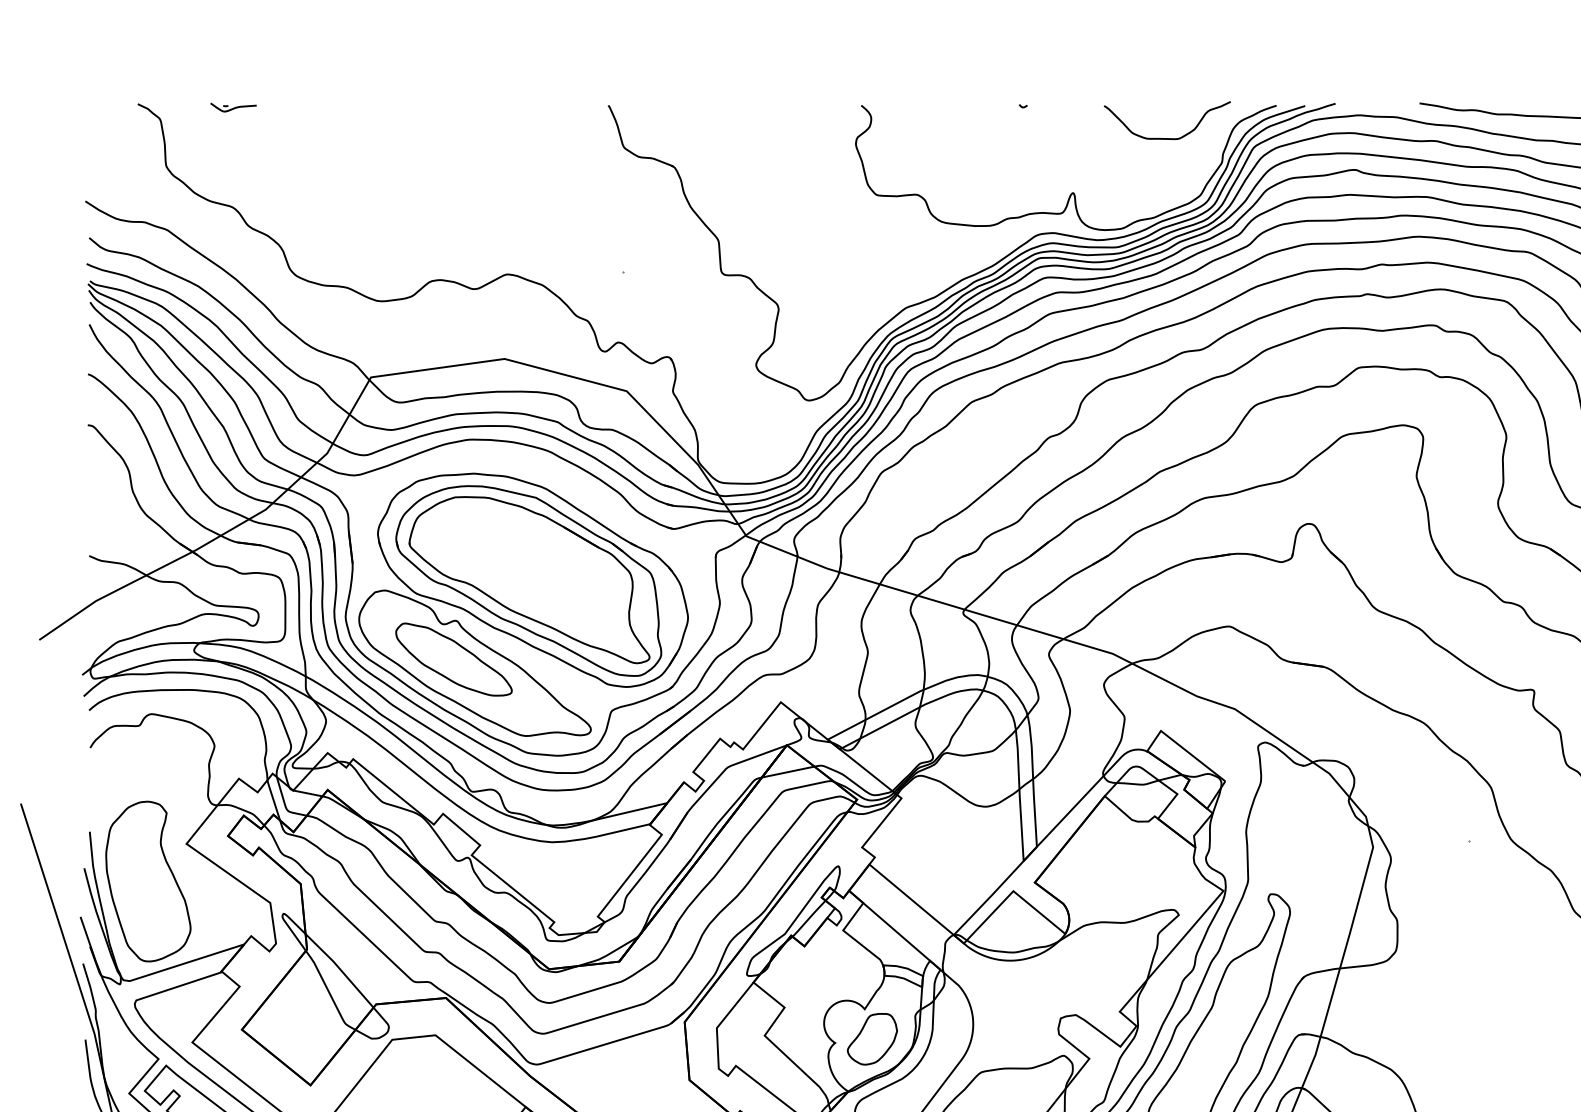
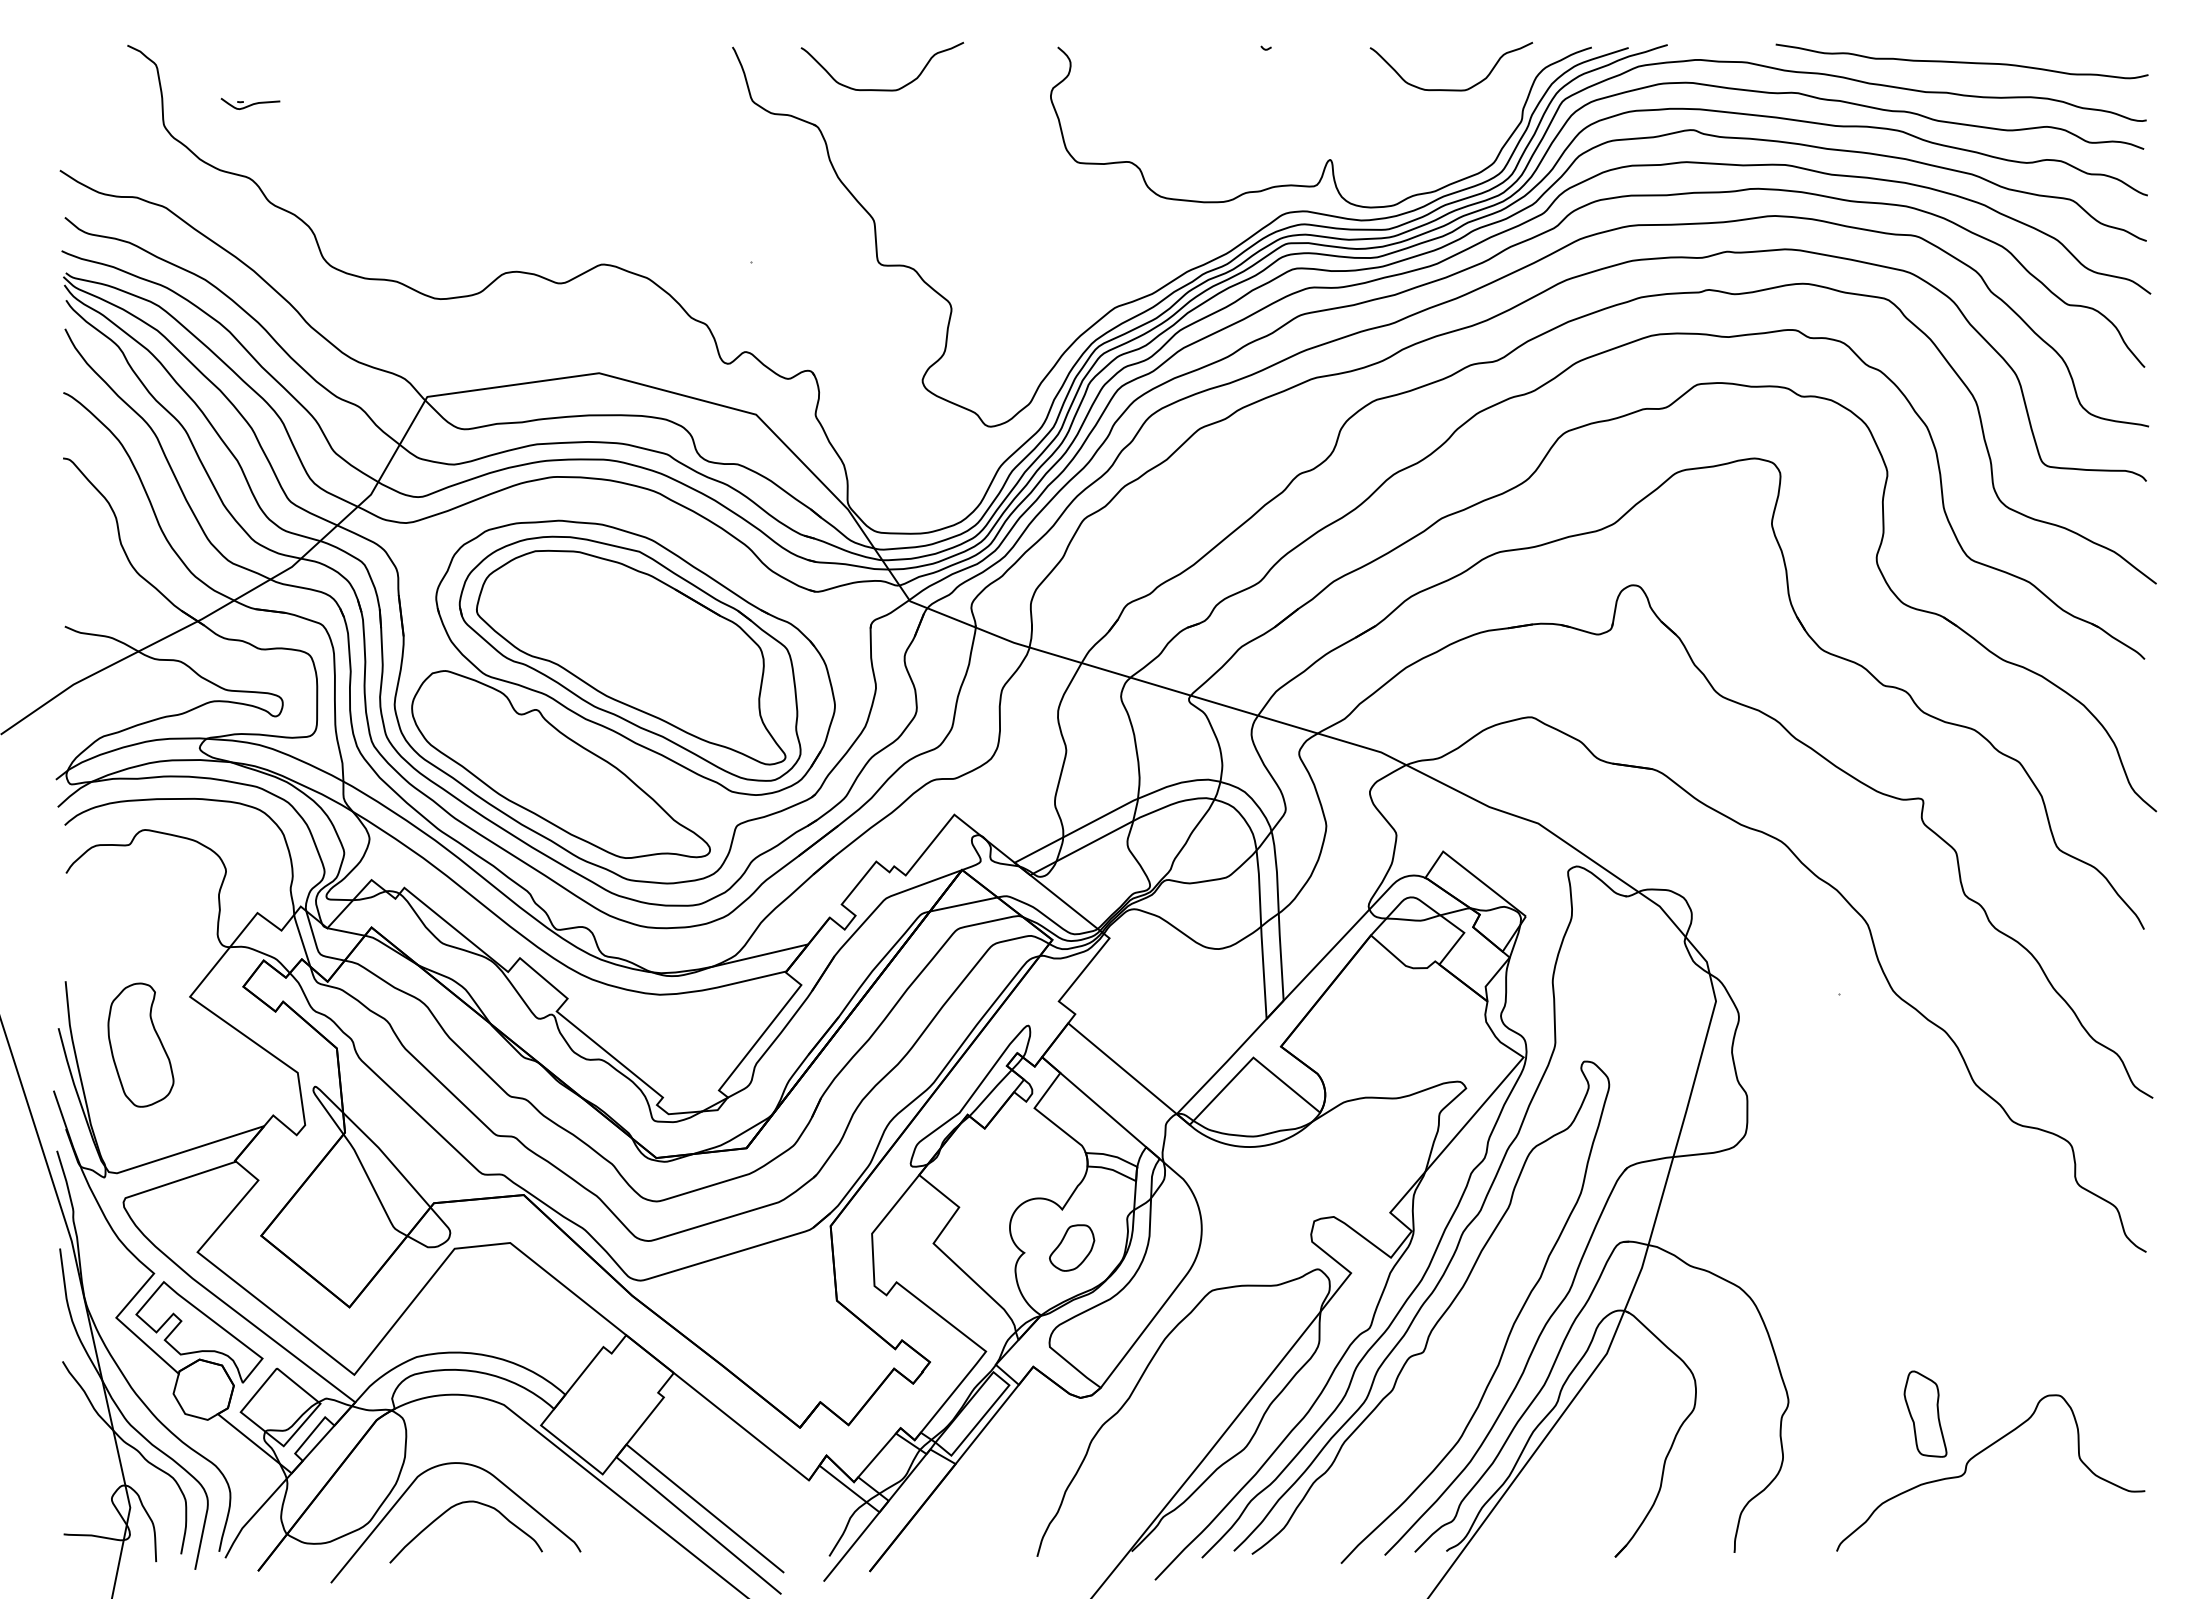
part: (233, 107) -> (250, 103), moved
curve: (724, 138) -> (882, 89), added
part: (453, 659) -> (533, 759), removed
part: (148, 880) -> (140, 1044), size x0.6
part: (871, 1038) -> (1071, 1247), size x0.7

